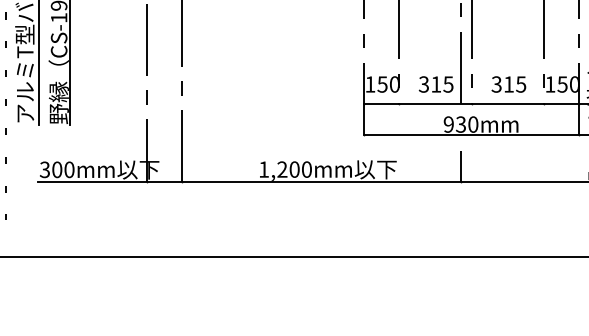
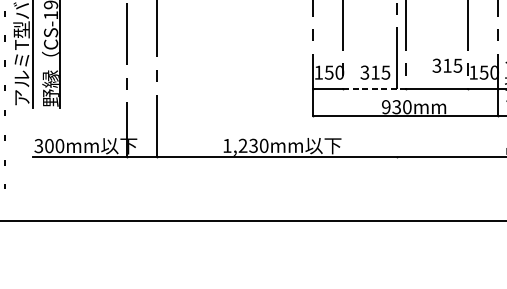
text: (508, 84) -> (447, 65), moved
line: (435, 104) -> (374, 89), solid -> dashed
line: (461, 166) -> (397, 143), removed
text: (294, 169) -> (253, 145), 1,200mm -> 1,230mm

